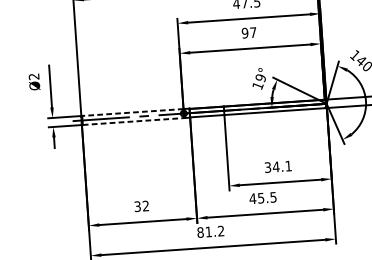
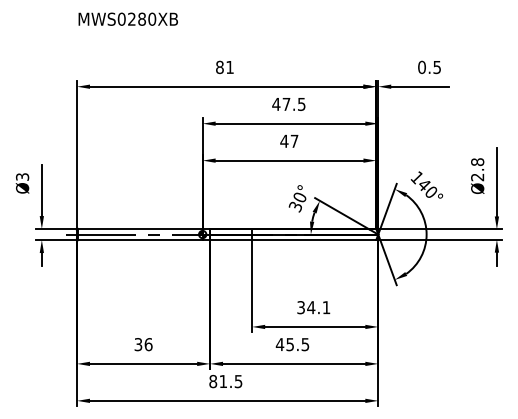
text: (245, 32) -> (284, 140), 97 -> 47
text: (34, 76) -> (22, 176), Ø2 -> Ø3
text: (259, 83) -> (297, 203), 19° -> 30°
line: (132, 112) -> (139, 229), dashed -> solid
line: (133, 121) -> (140, 240), dashed -> solid
text: (145, 206) -> (148, 344), 32 -> 36
text: (221, 231) -> (238, 381), 81.2 -> 81.5

